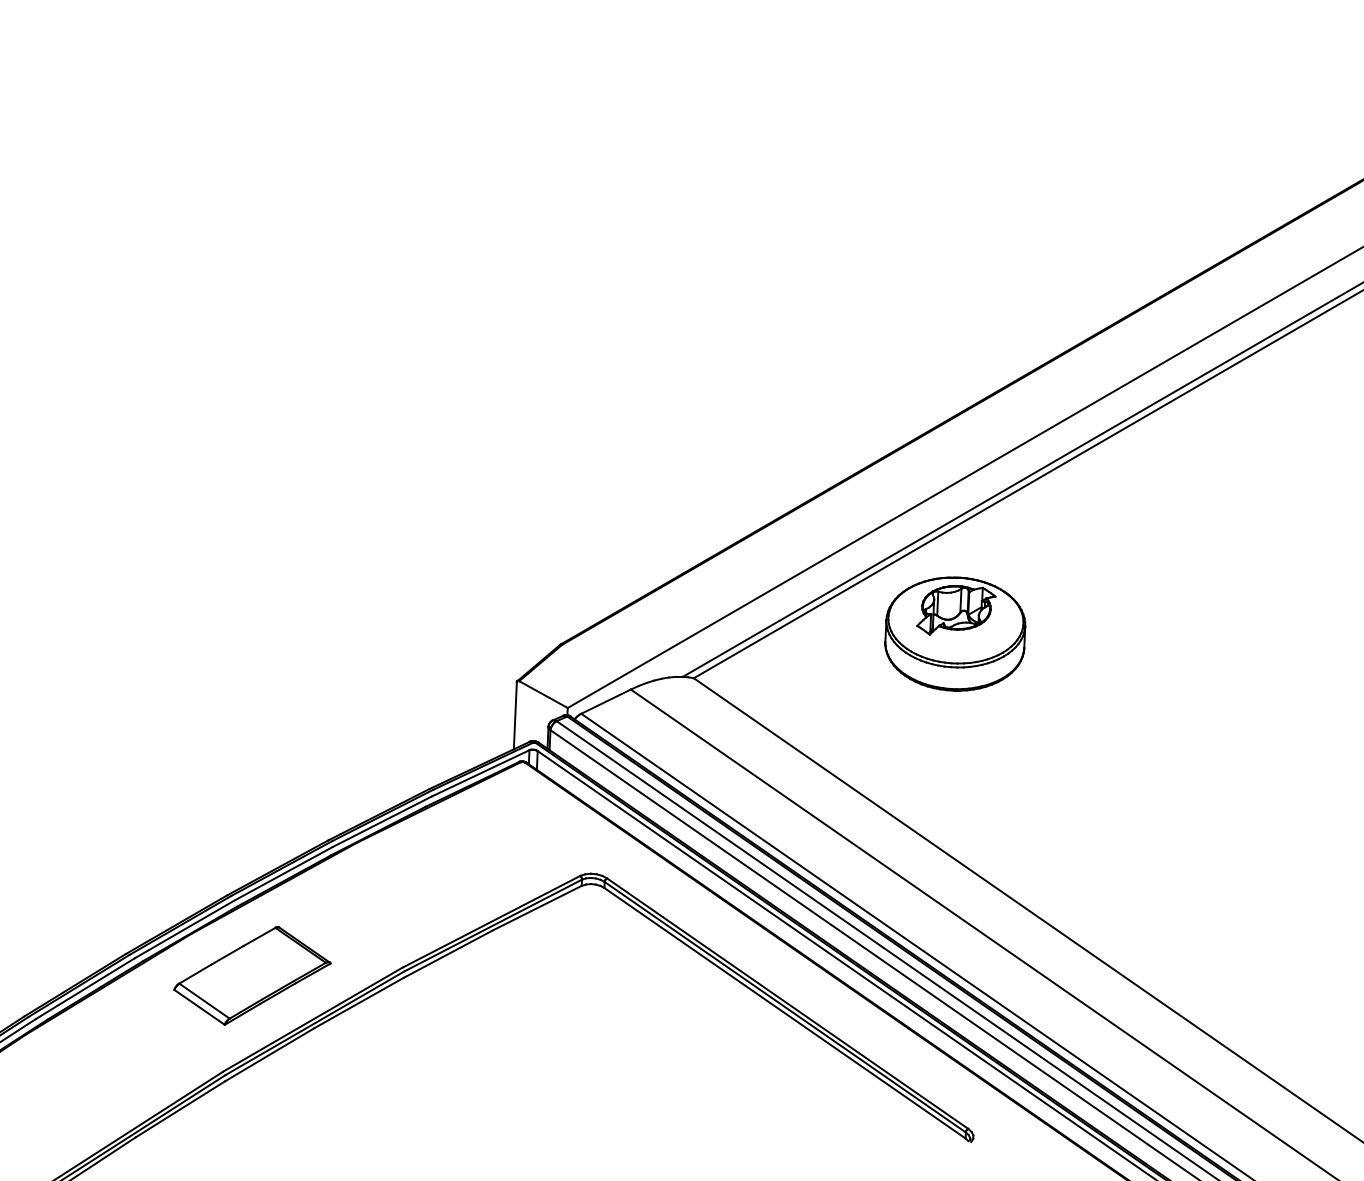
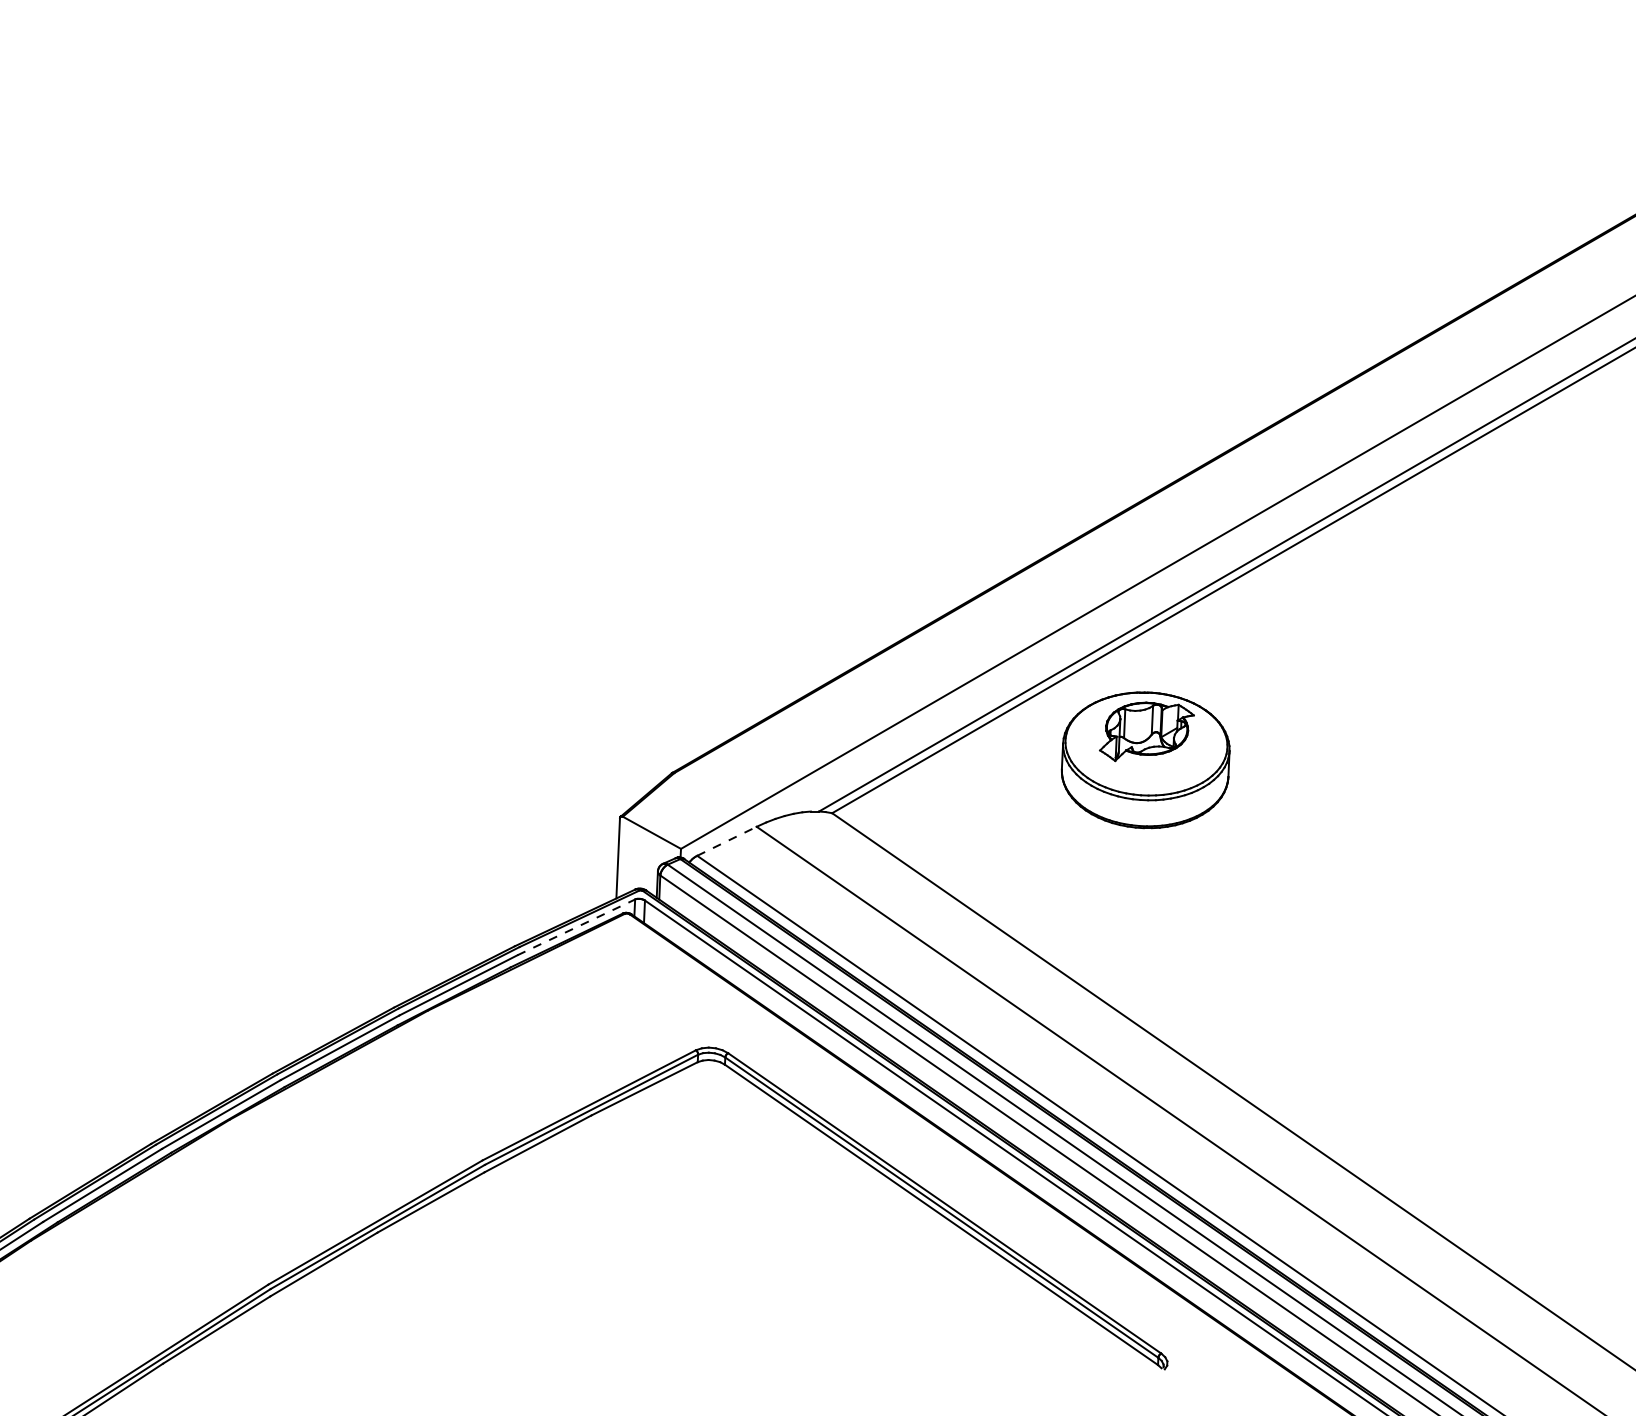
line: (606, 701) -> (727, 841), solid -> dashed
line: (480, 773) -> (576, 927), solid -> dashed
part: (252, 975) -> (302, 1169), removed

